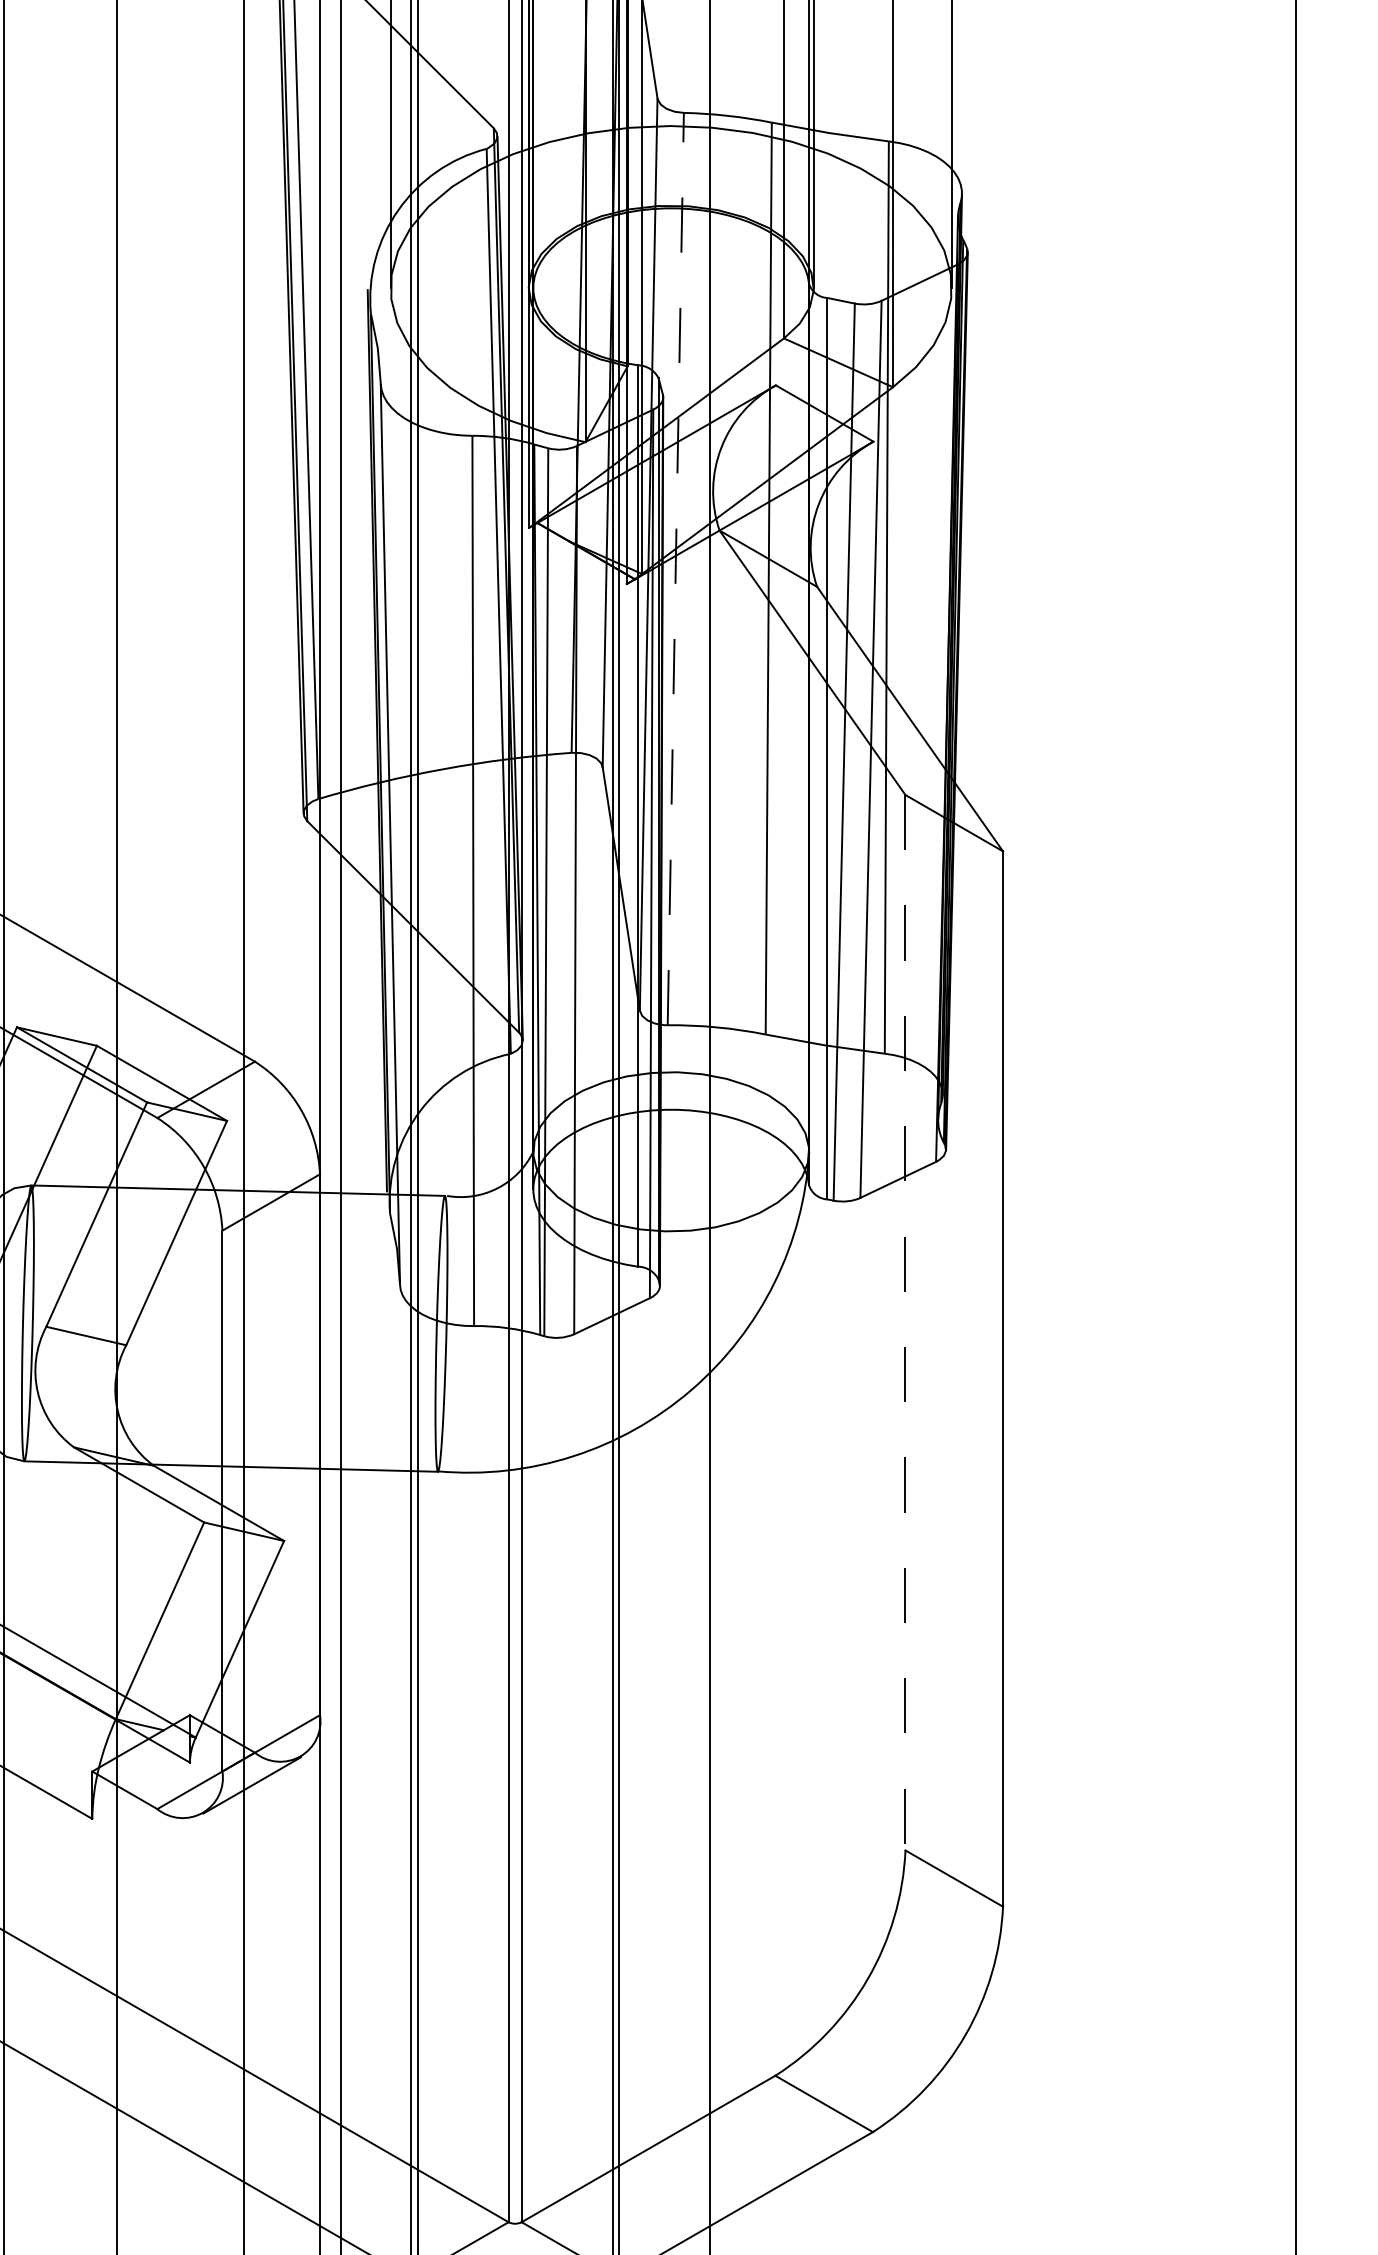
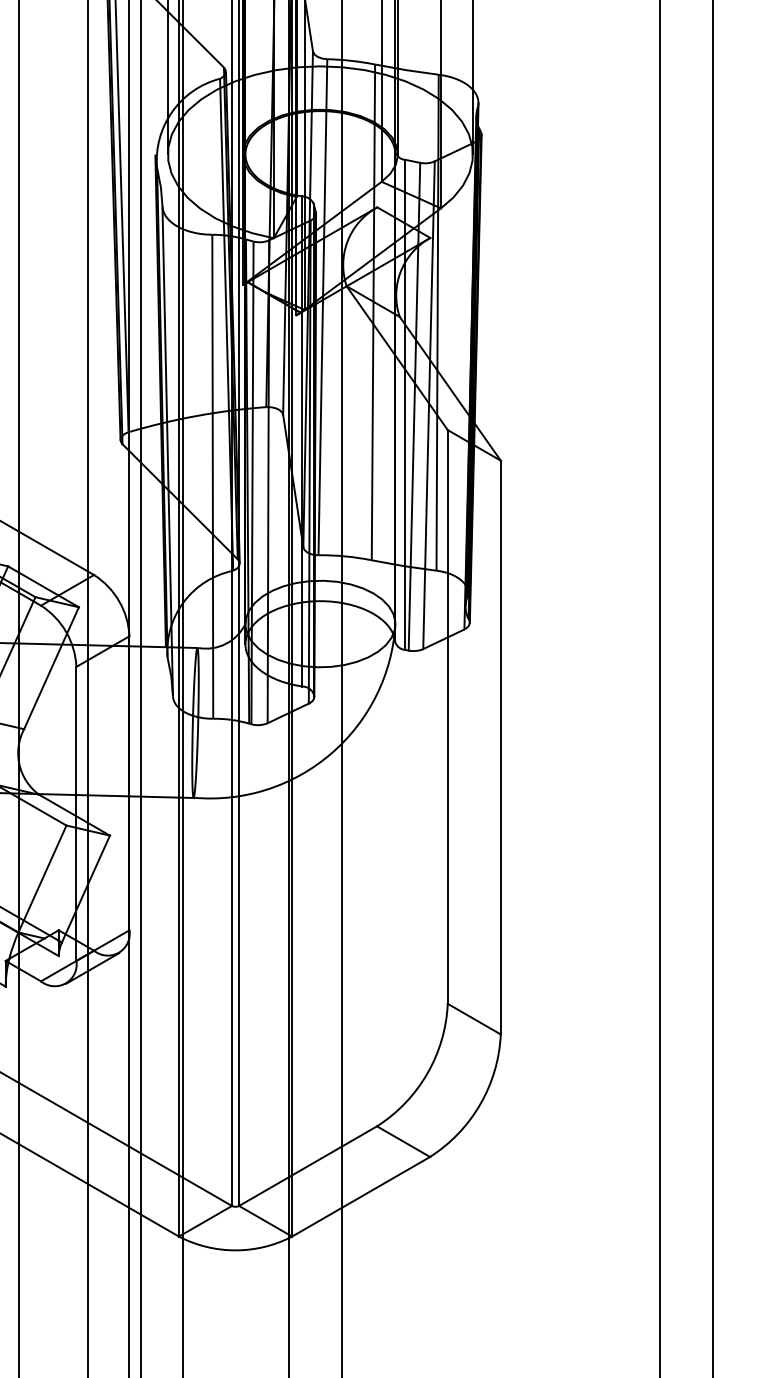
line: (675, 567) -> (322, 306), dashed -> solid
line: (904, 1321) -> (447, 716), dashed -> solid

